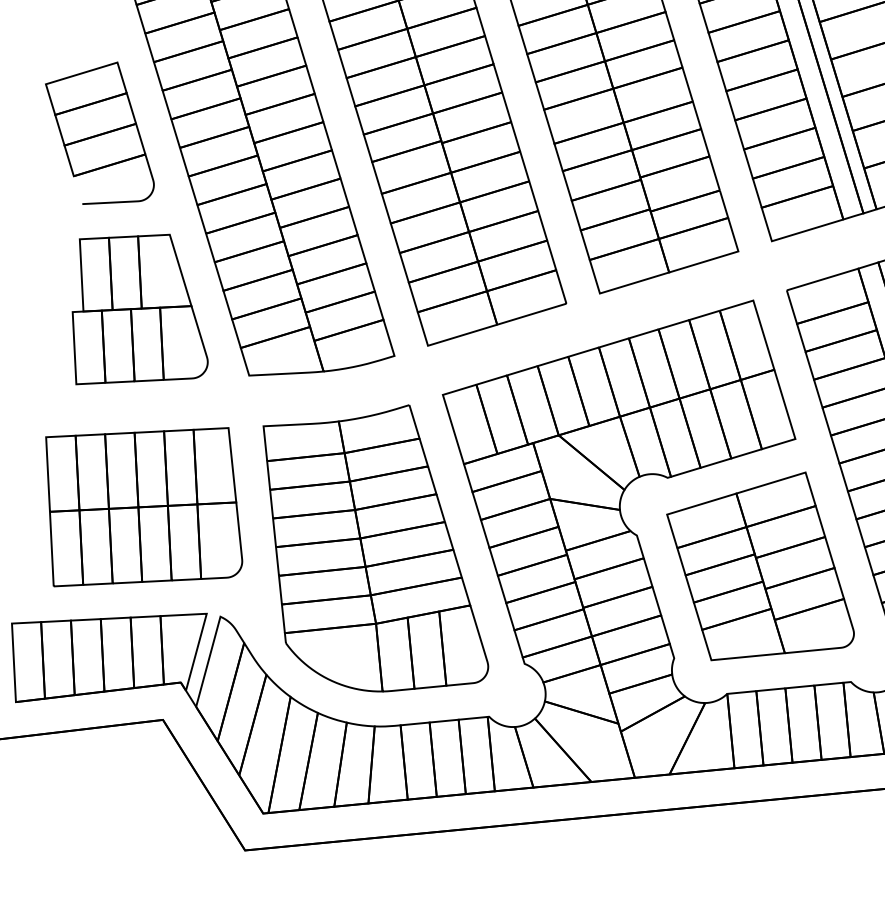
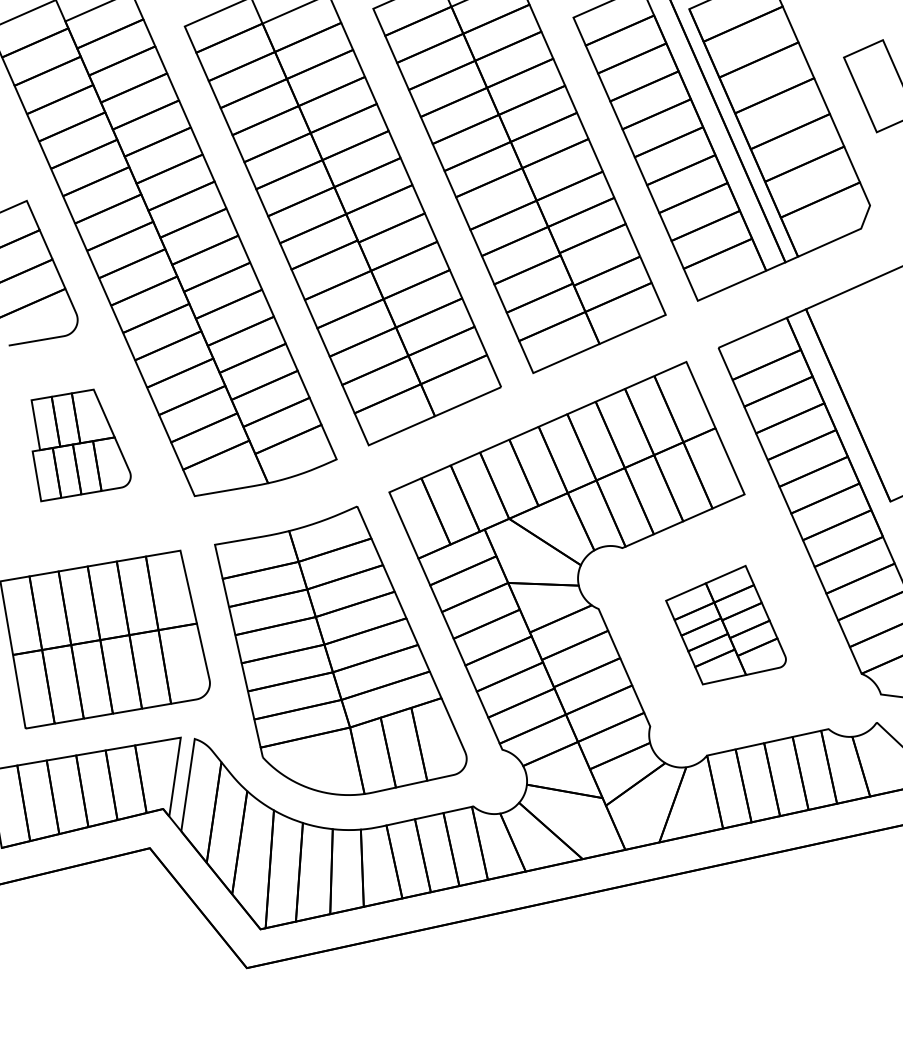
part: (141, 311) -> (80, 445), size x0.7
part: (761, 565) -> (725, 624), size x0.6

